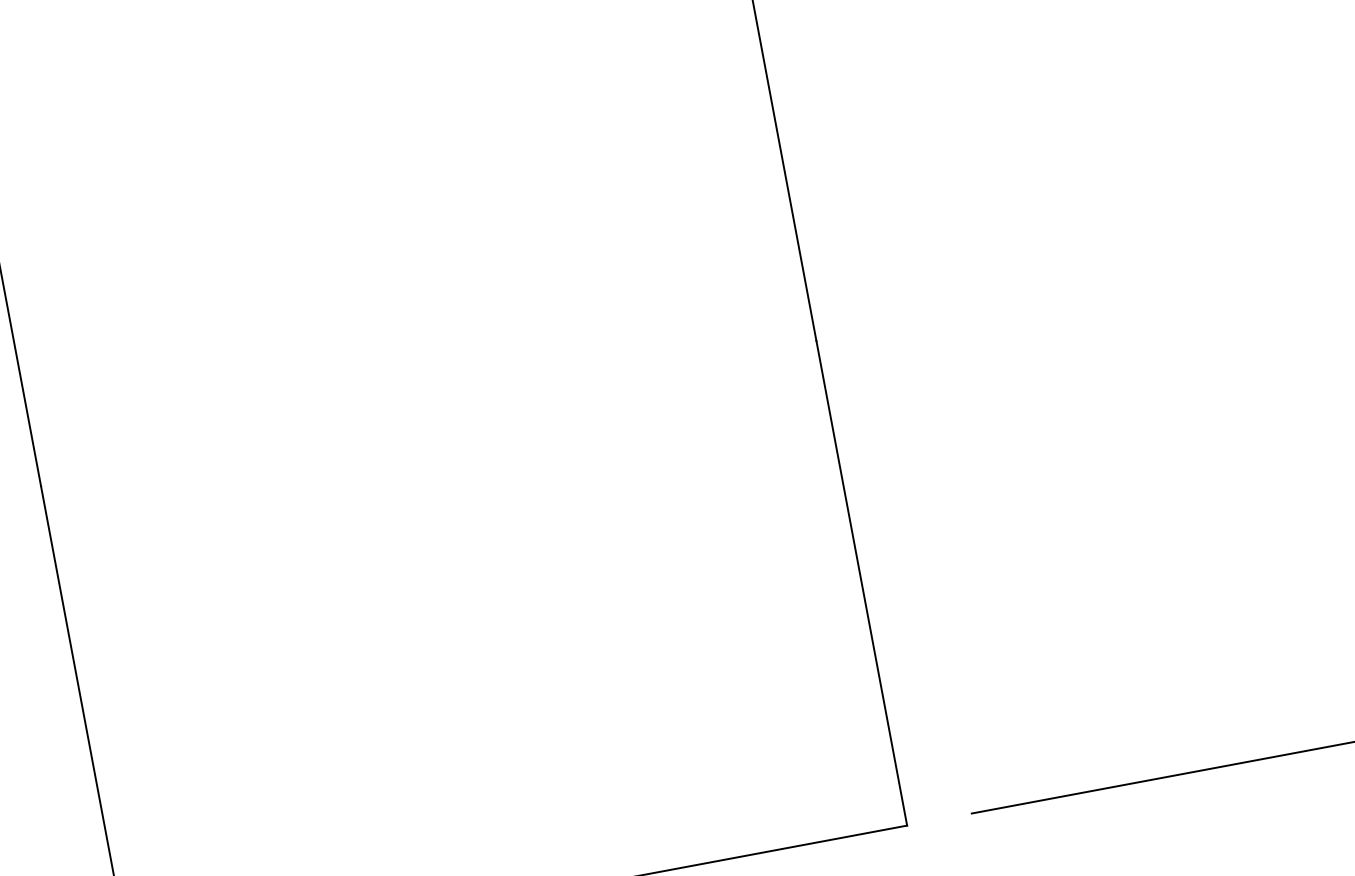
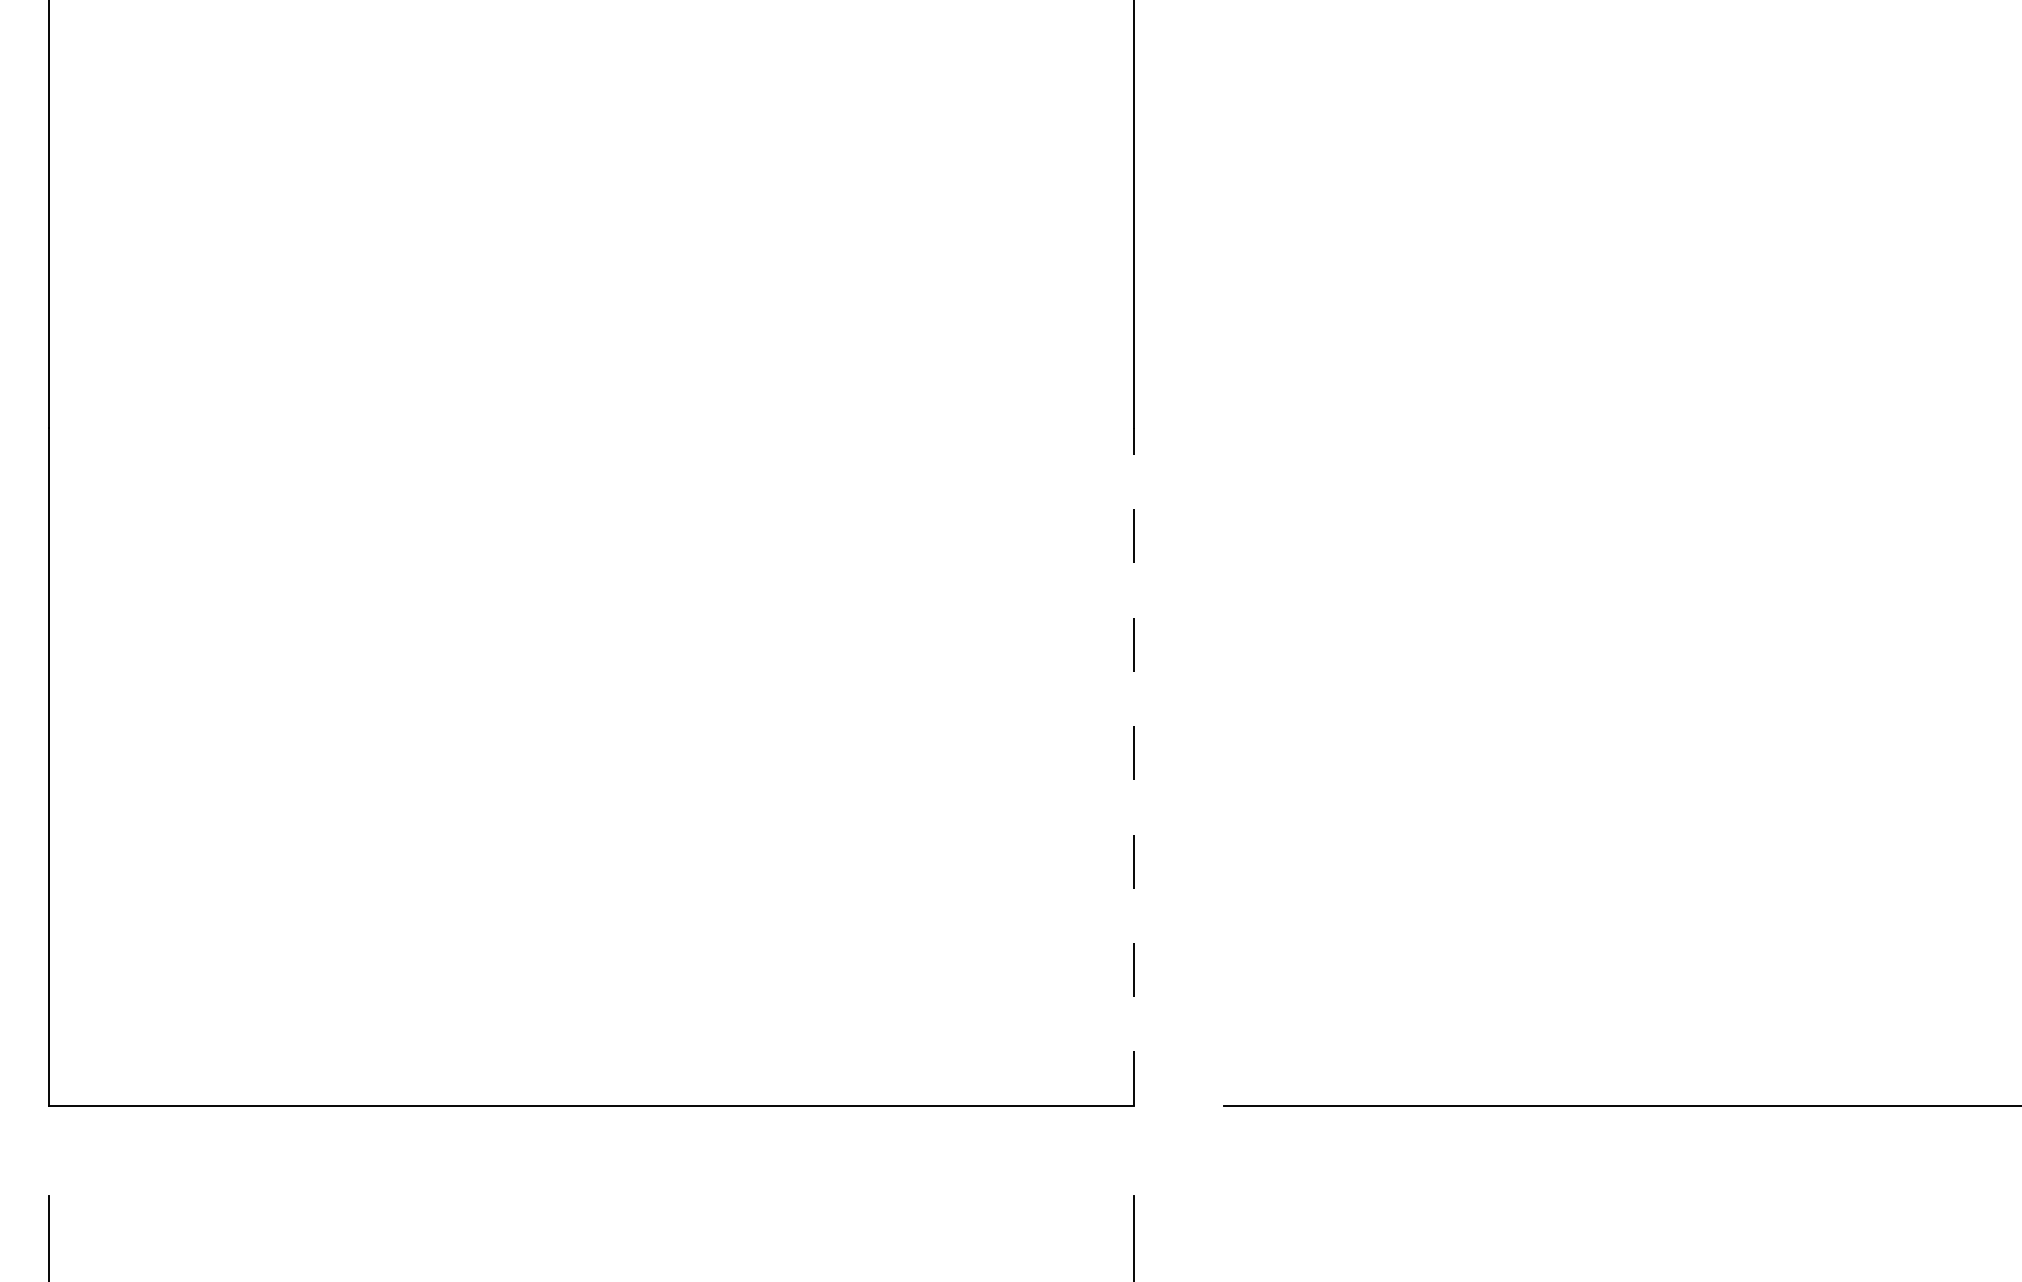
line: (862, 583) -> (1134, 766), solid -> dashed

